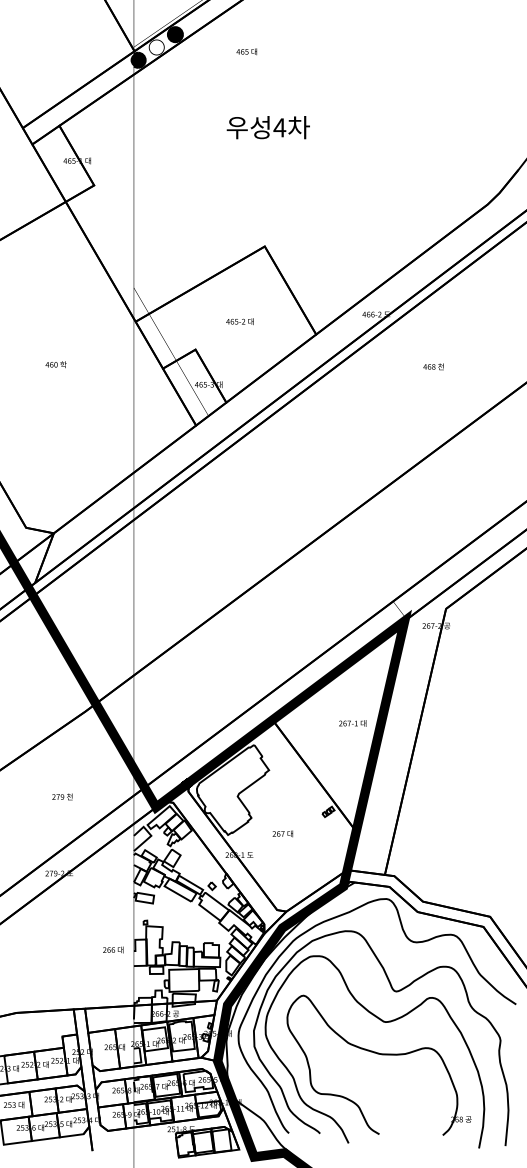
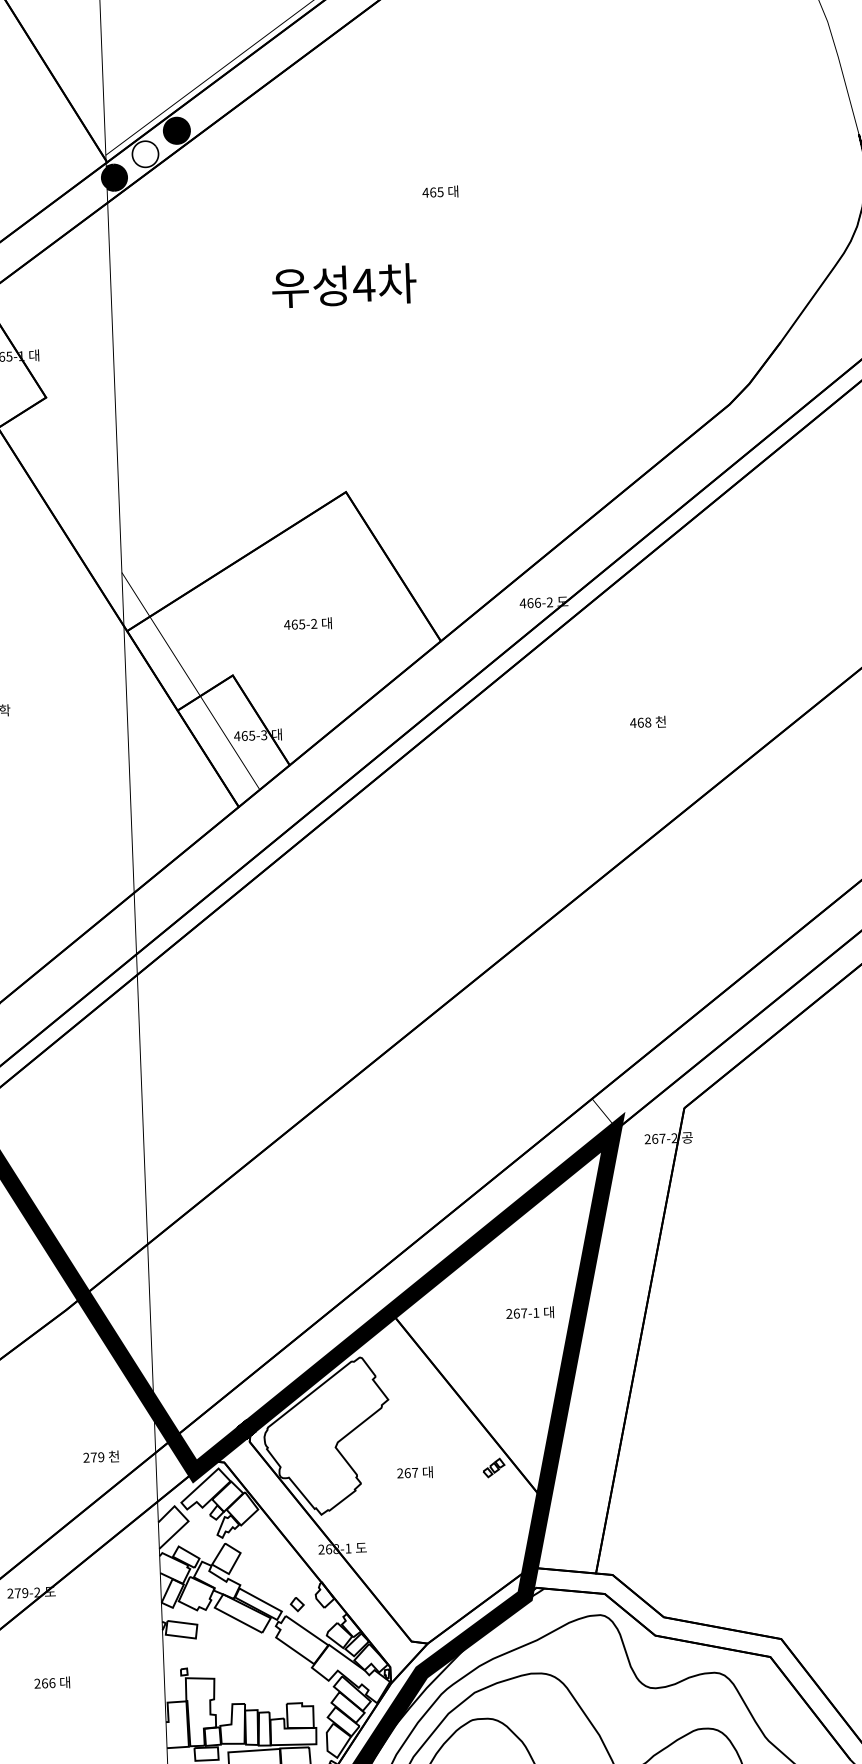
text: (246, 51) -> (439, 191), moved
text: (433, 366) -> (647, 721), moved
text: (62, 796) -> (101, 1456), moved
text: (282, 833) -> (414, 1472), moved
text: (113, 949) -> (52, 1682), moved

